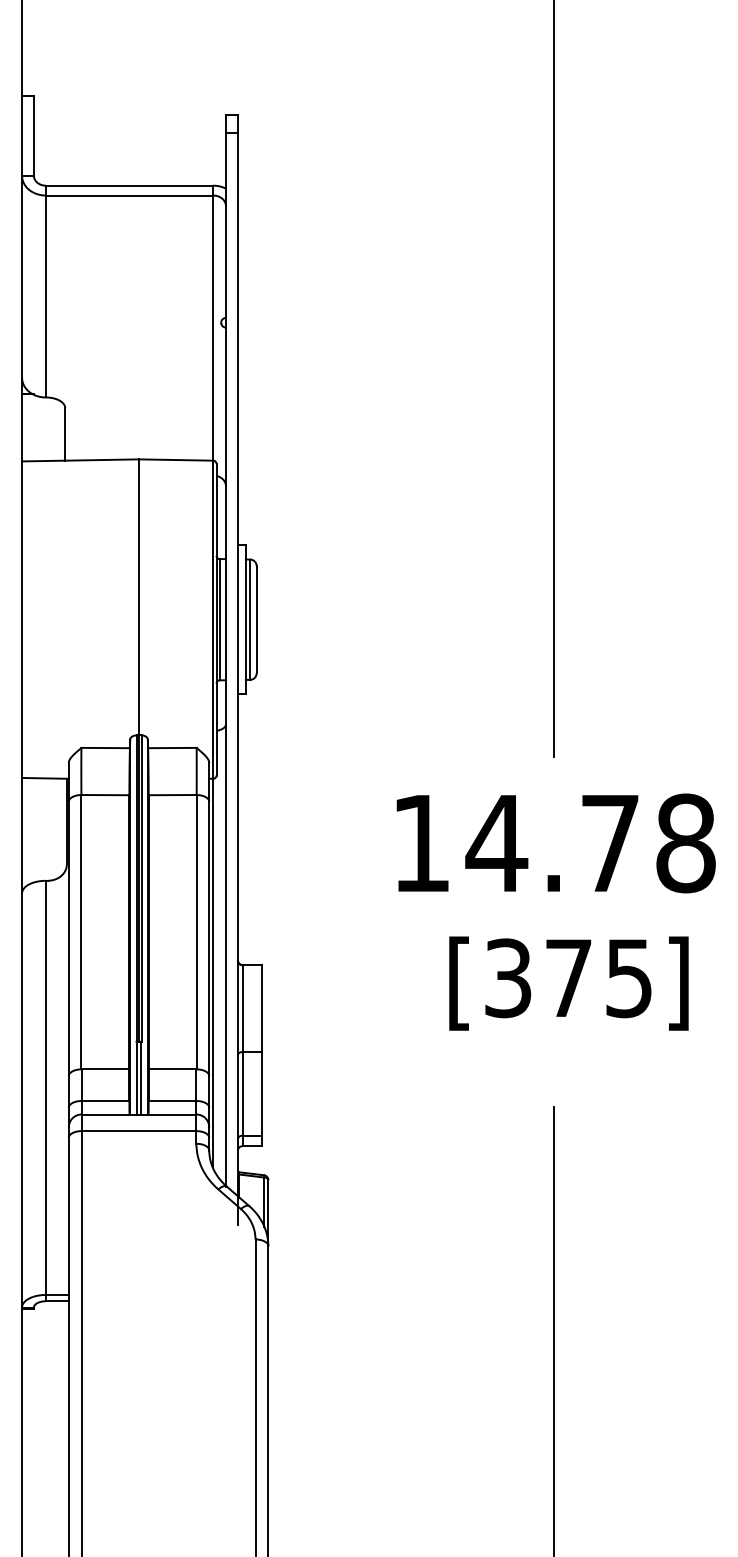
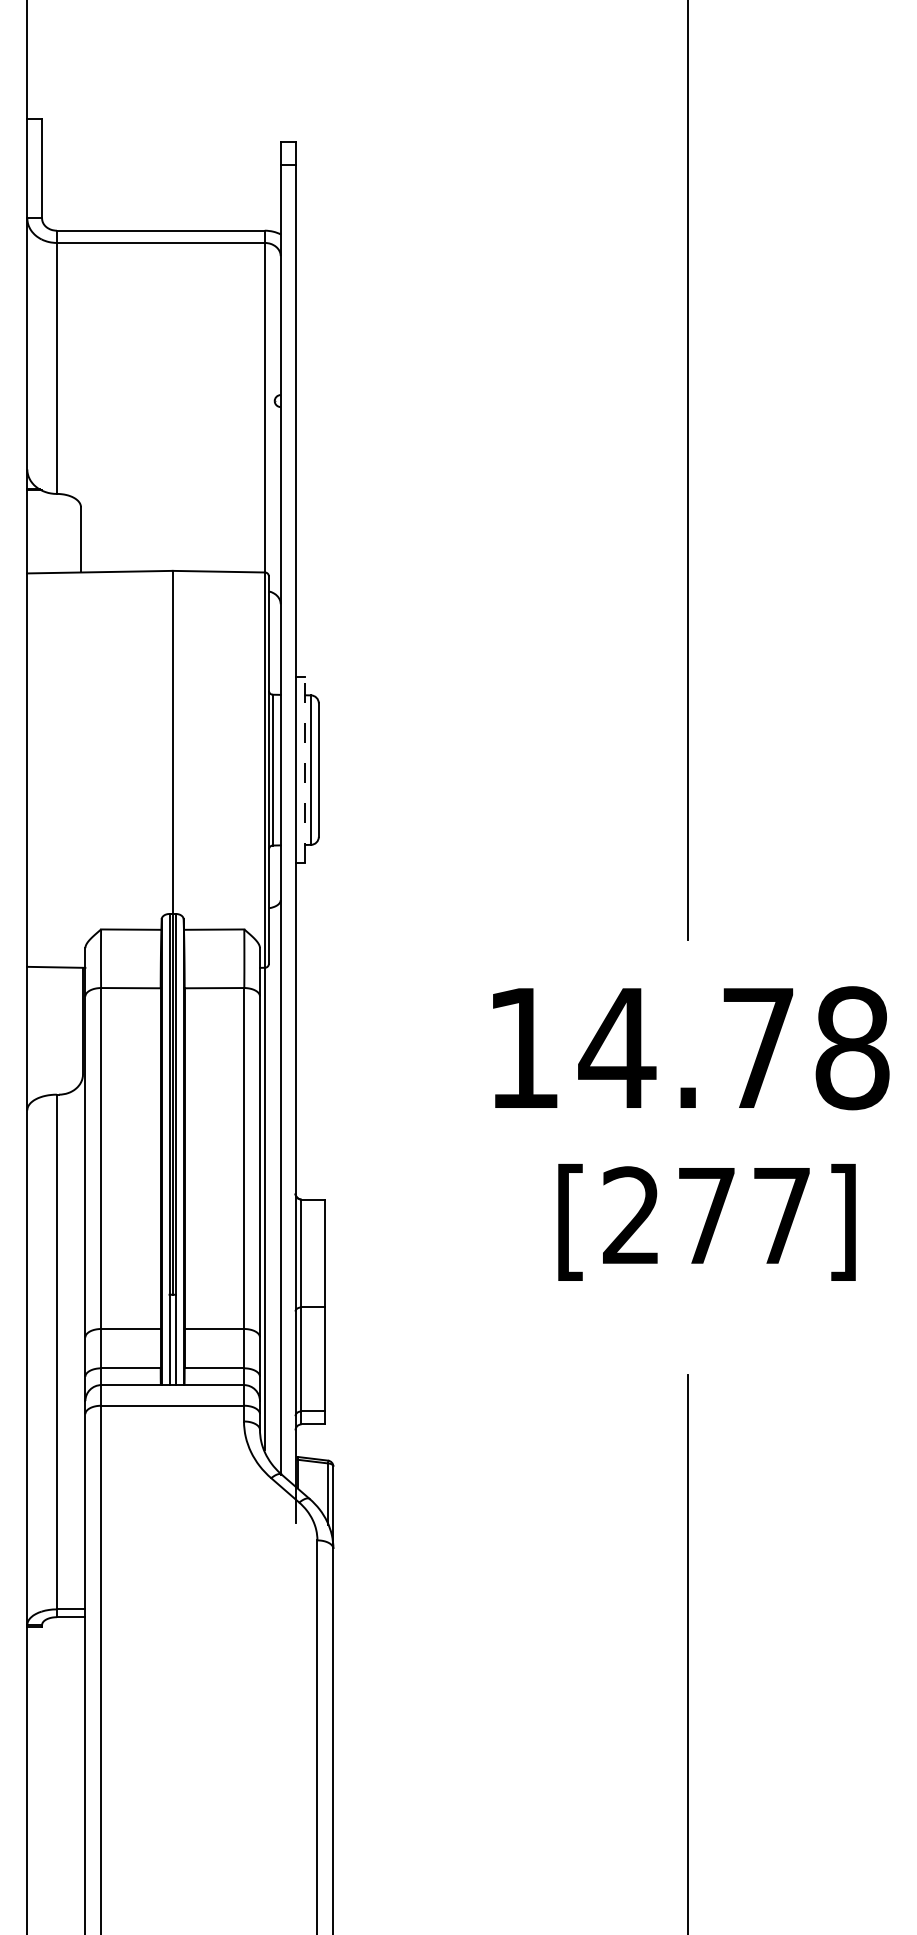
line: (245, 619) -> (305, 770), solid -> dashed
text: (568, 978) -> (706, 1215), [375] -> [277]

